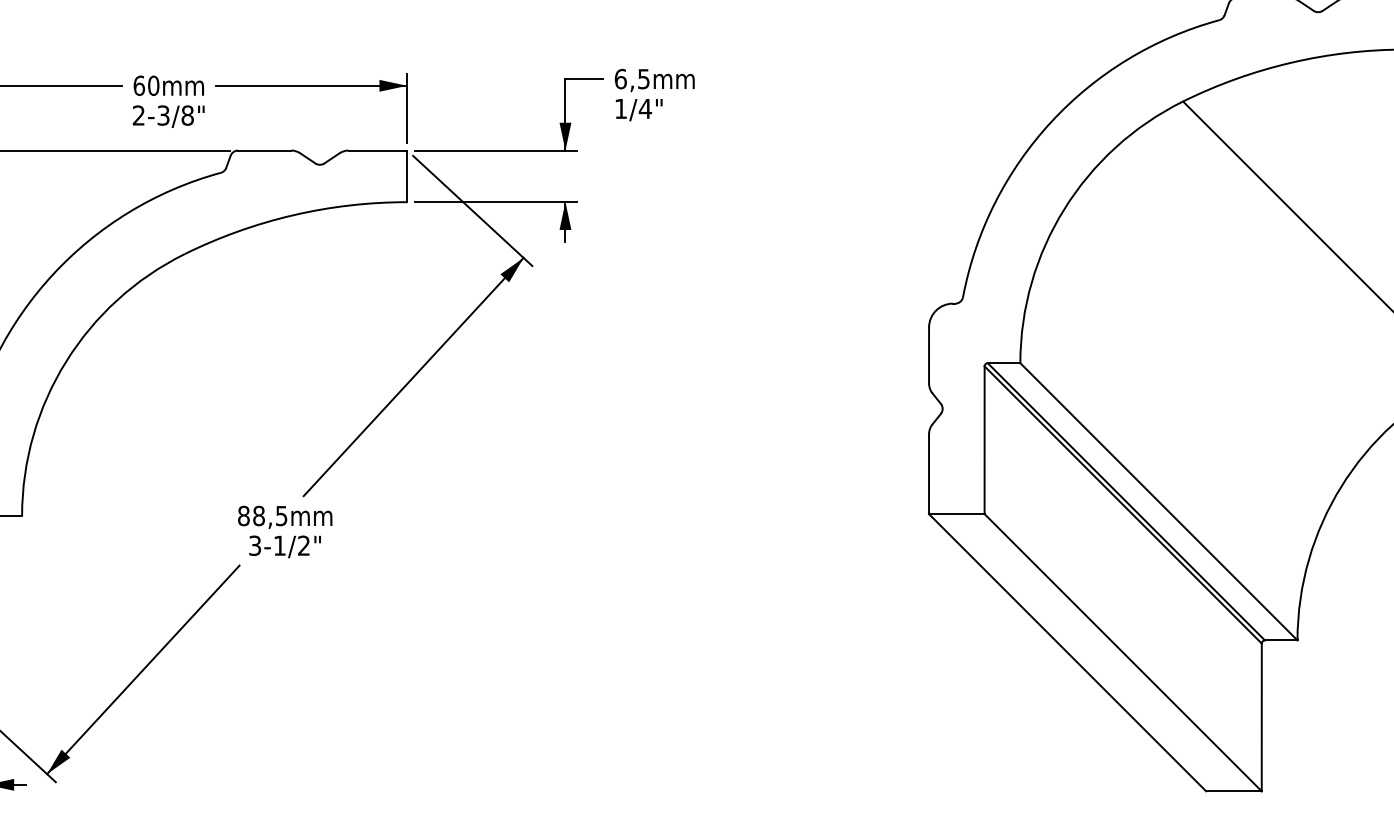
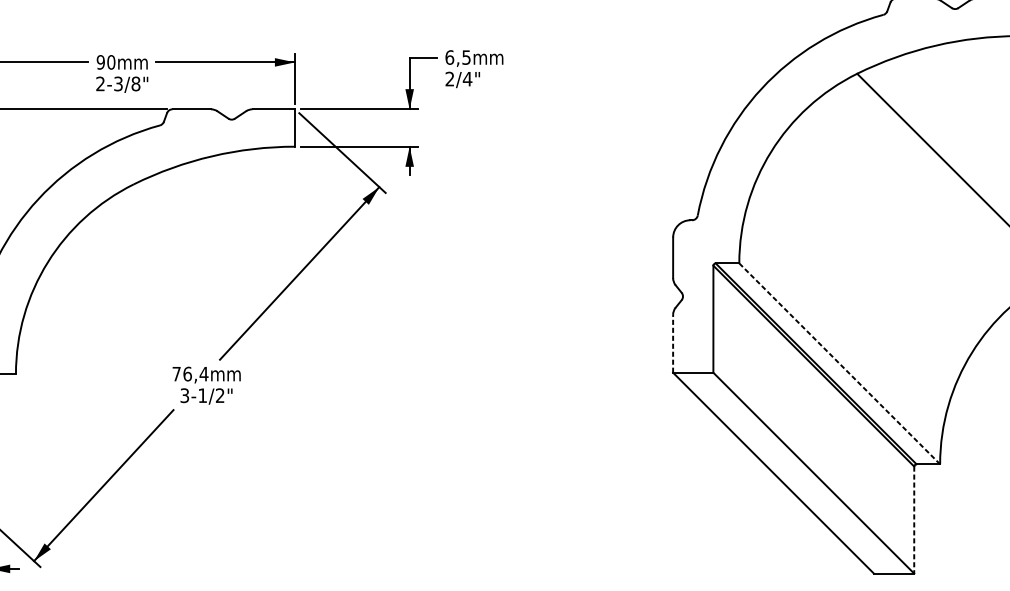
text: (139, 85) -> (101, 62), 60 -> 90
text: (620, 108) -> (449, 78), 1/4" -> 2/4"
line: (929, 474) -> (673, 344), solid -> dashed
line: (1158, 501) -> (839, 363), solid -> dashed
text: (262, 515) -> (190, 373), 88,5 -> 76,4
line: (1261, 717) -> (914, 520), solid -> dashed

